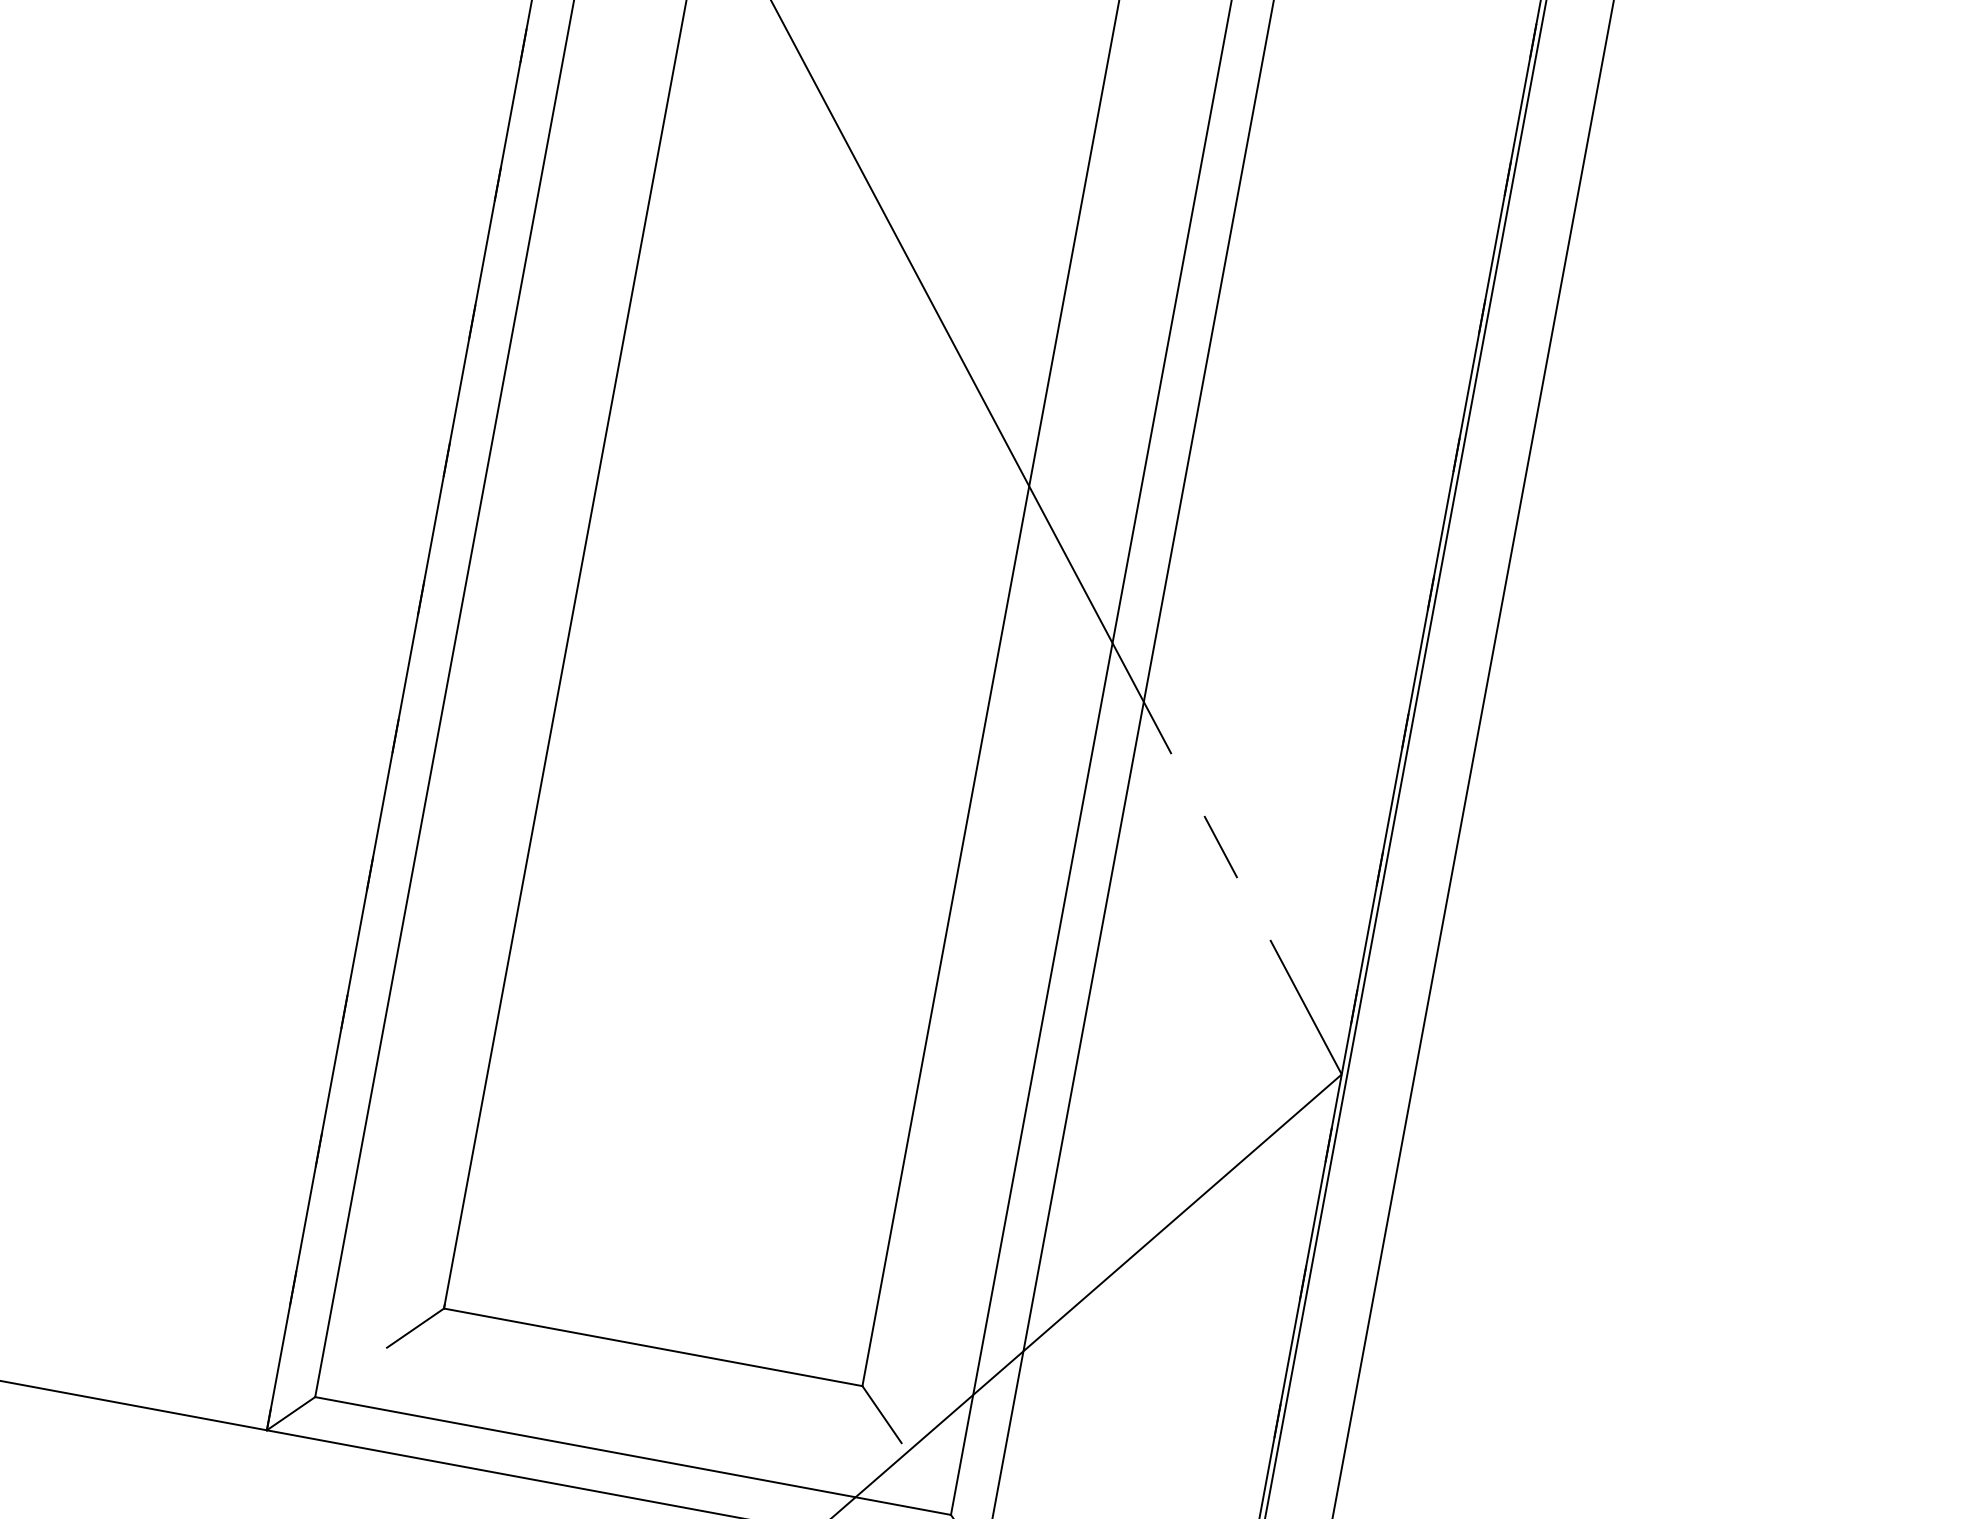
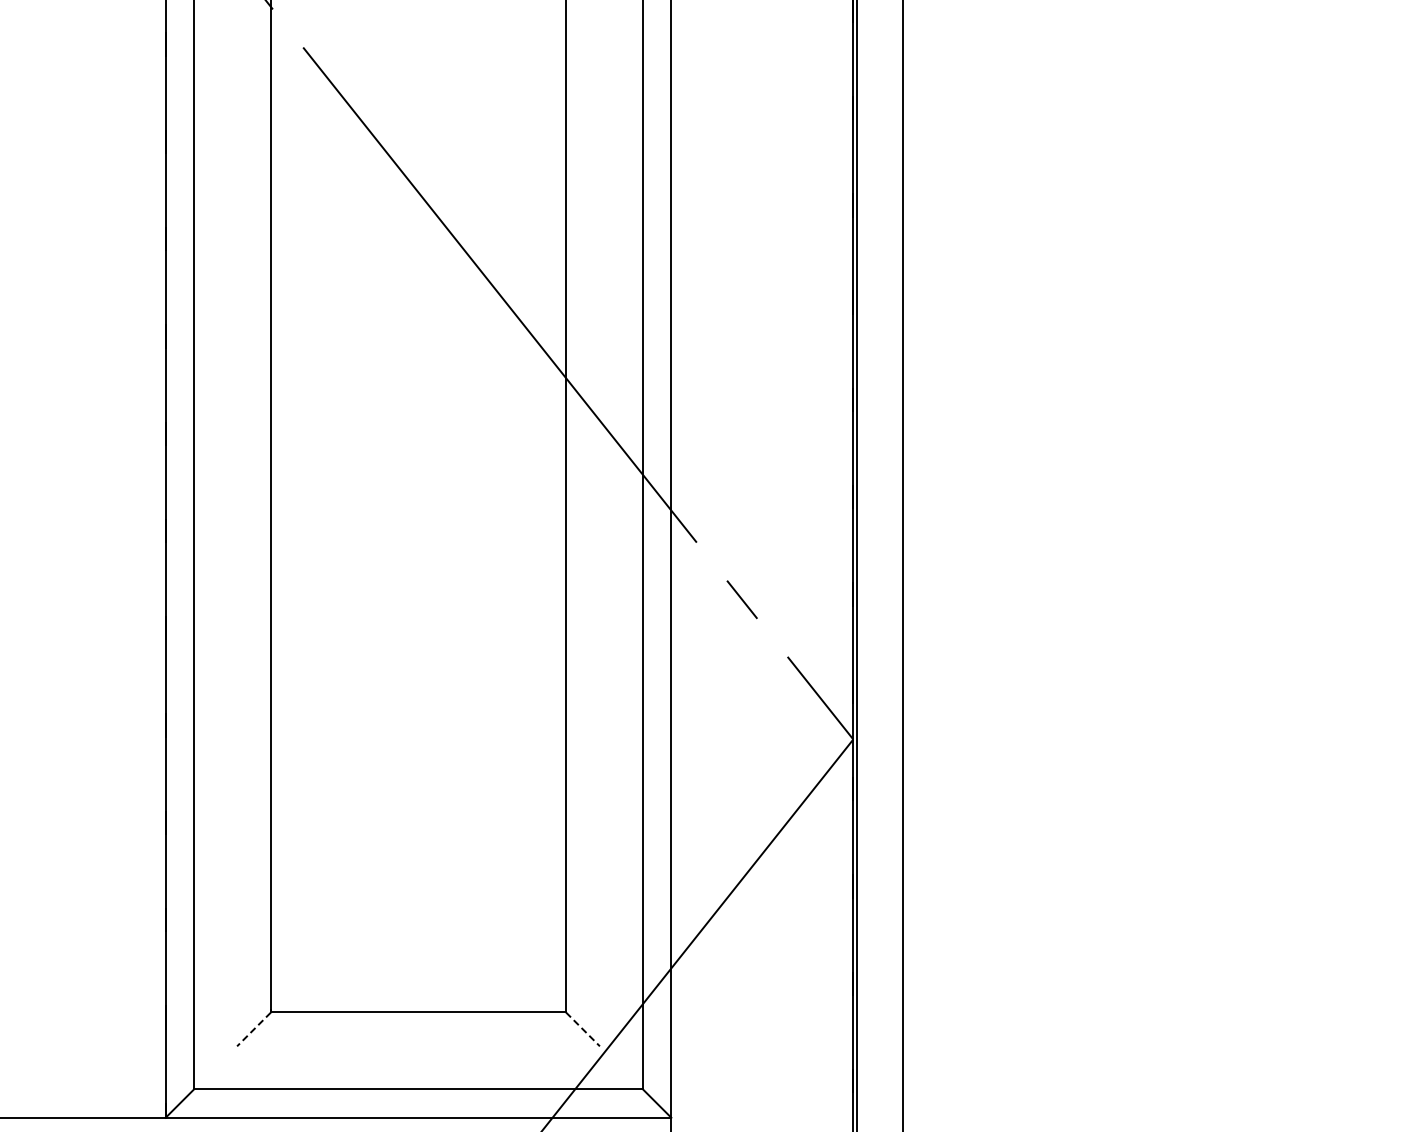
line: (416, 1328) -> (254, 1029), solid -> dashed
line: (881, 1414) -> (582, 1029), solid -> dashed

